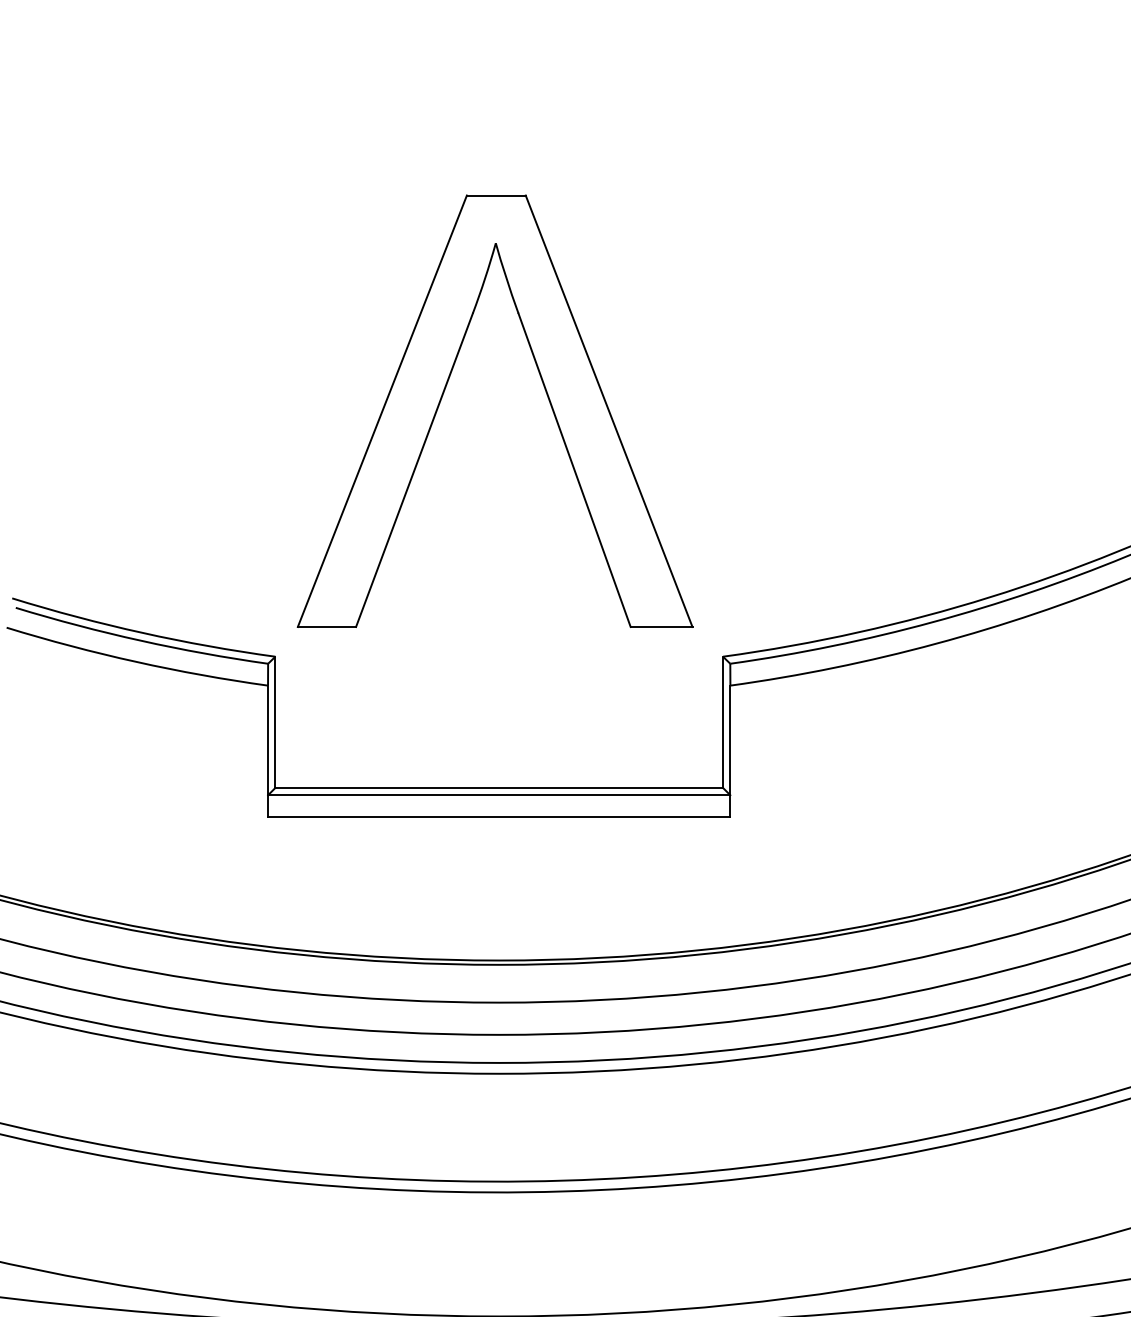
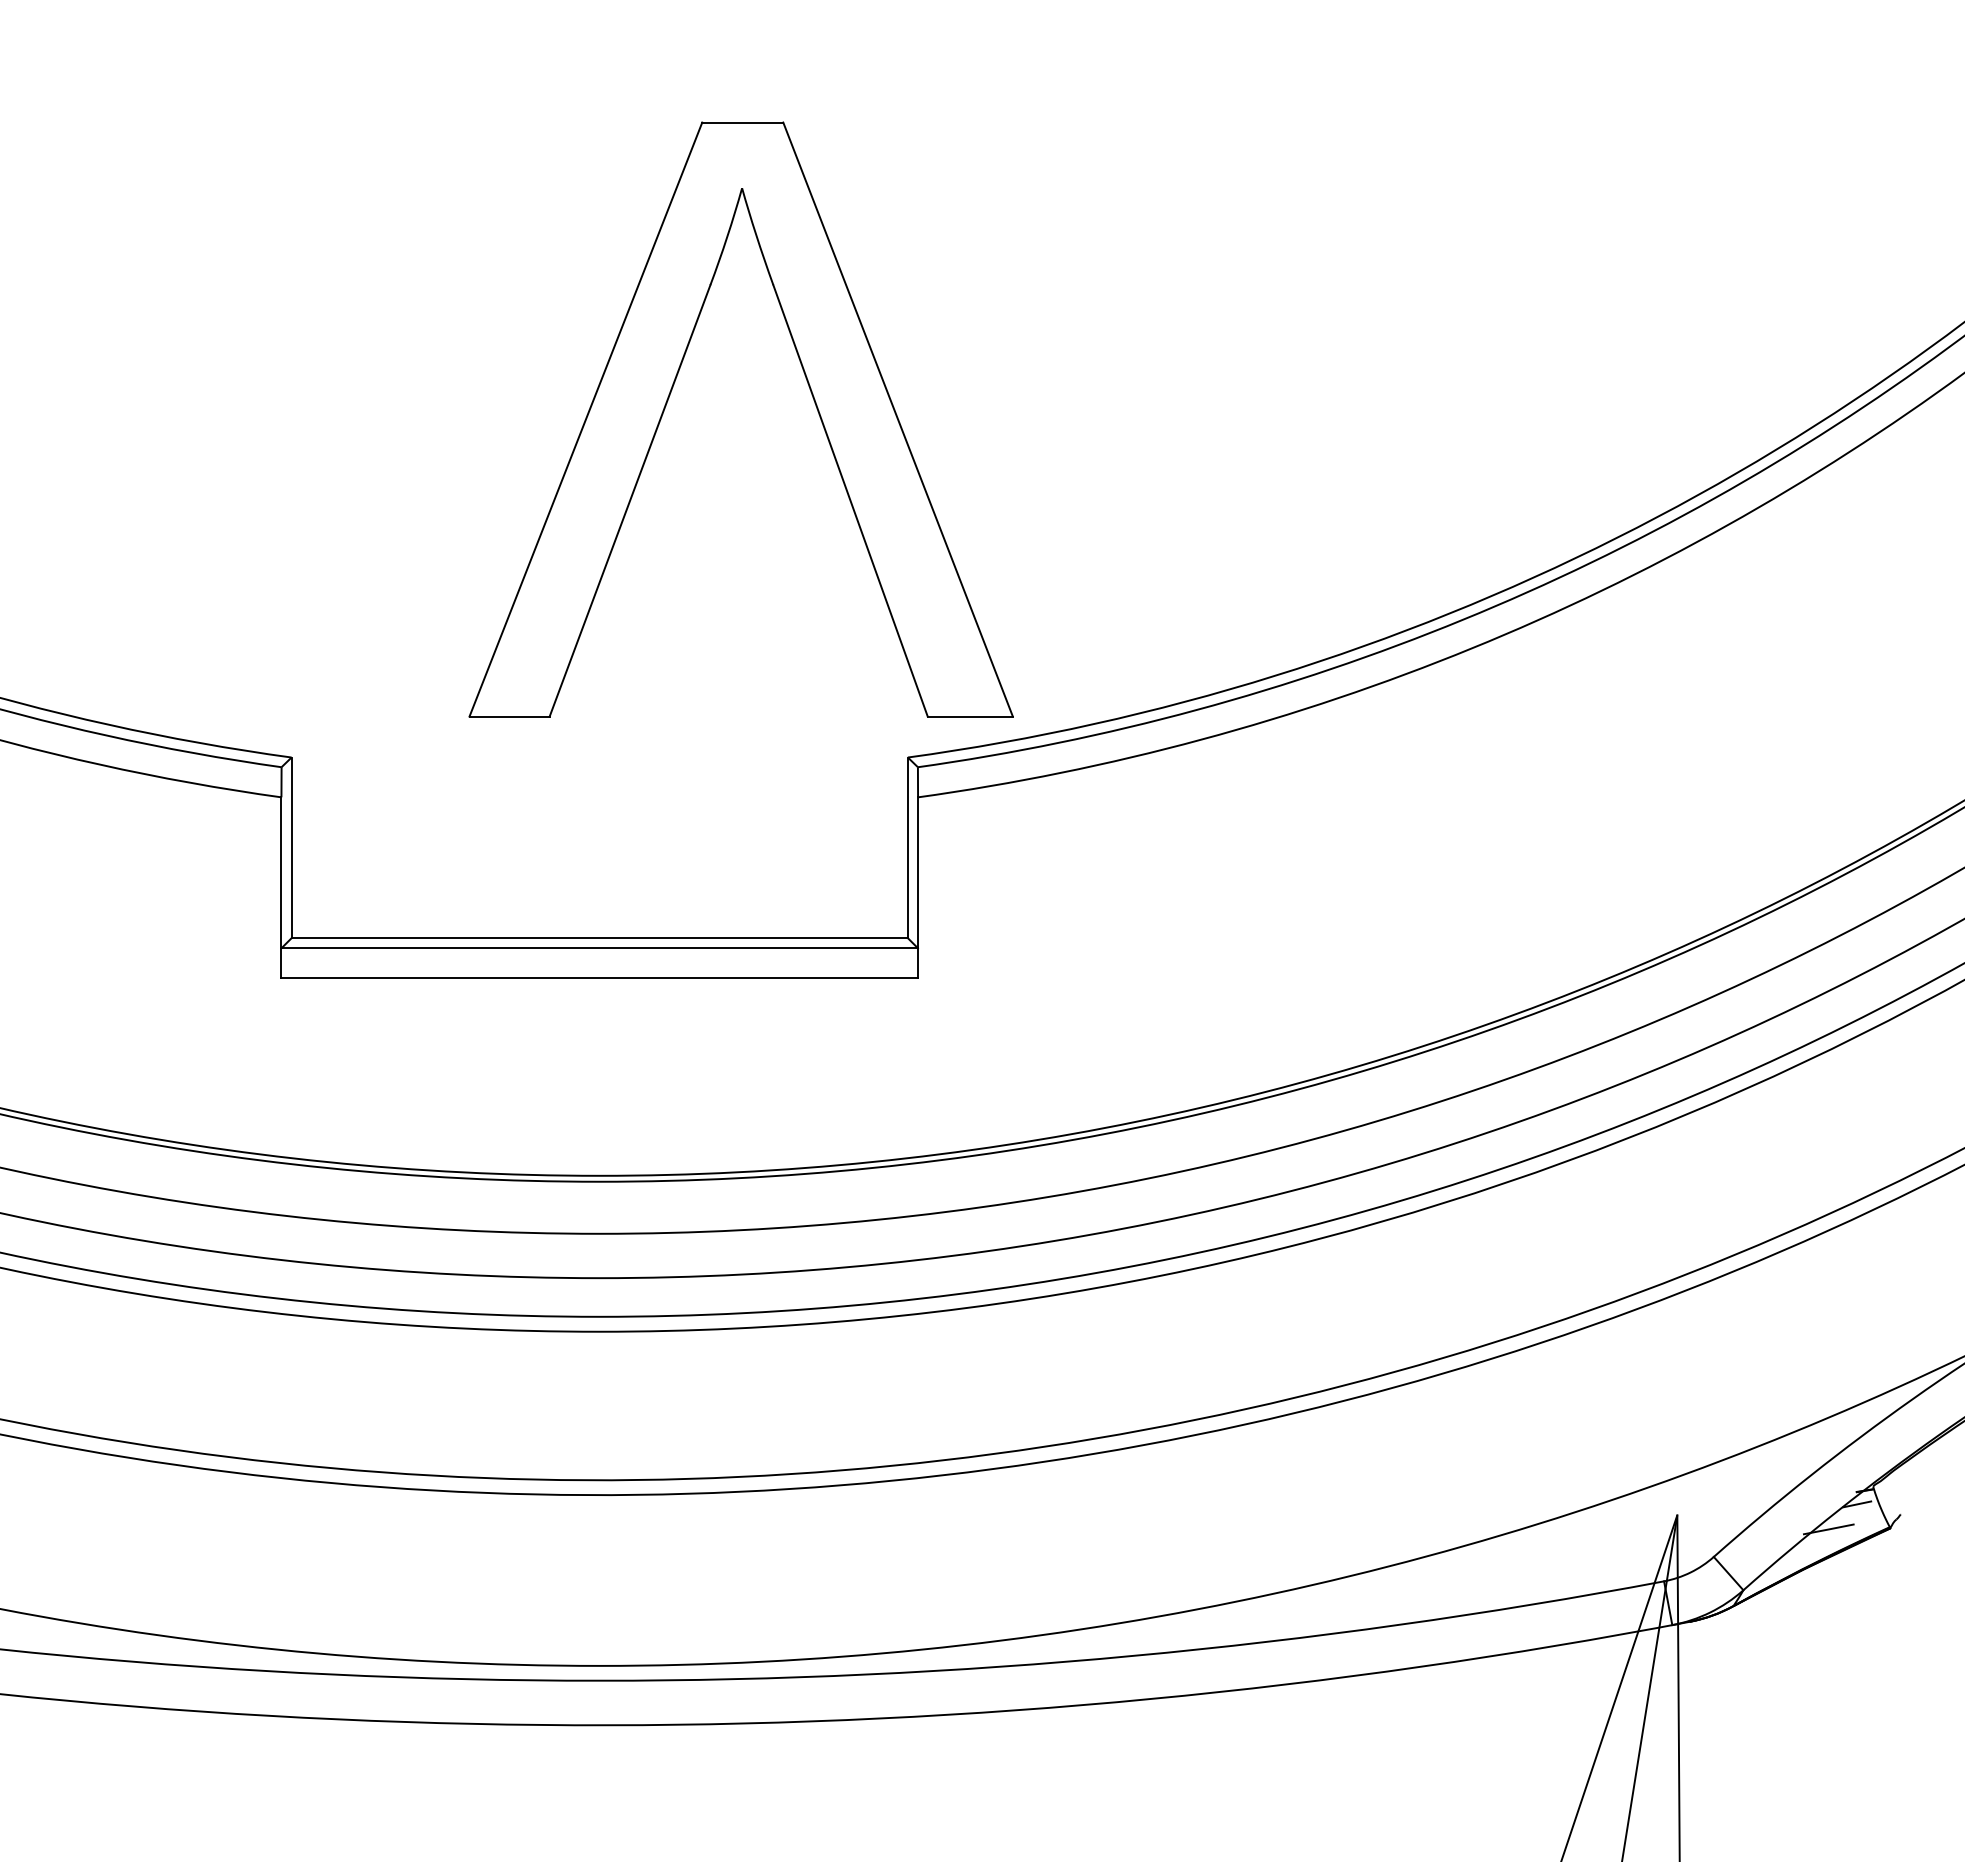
part: (445, 390) -> (672, 390), moved

